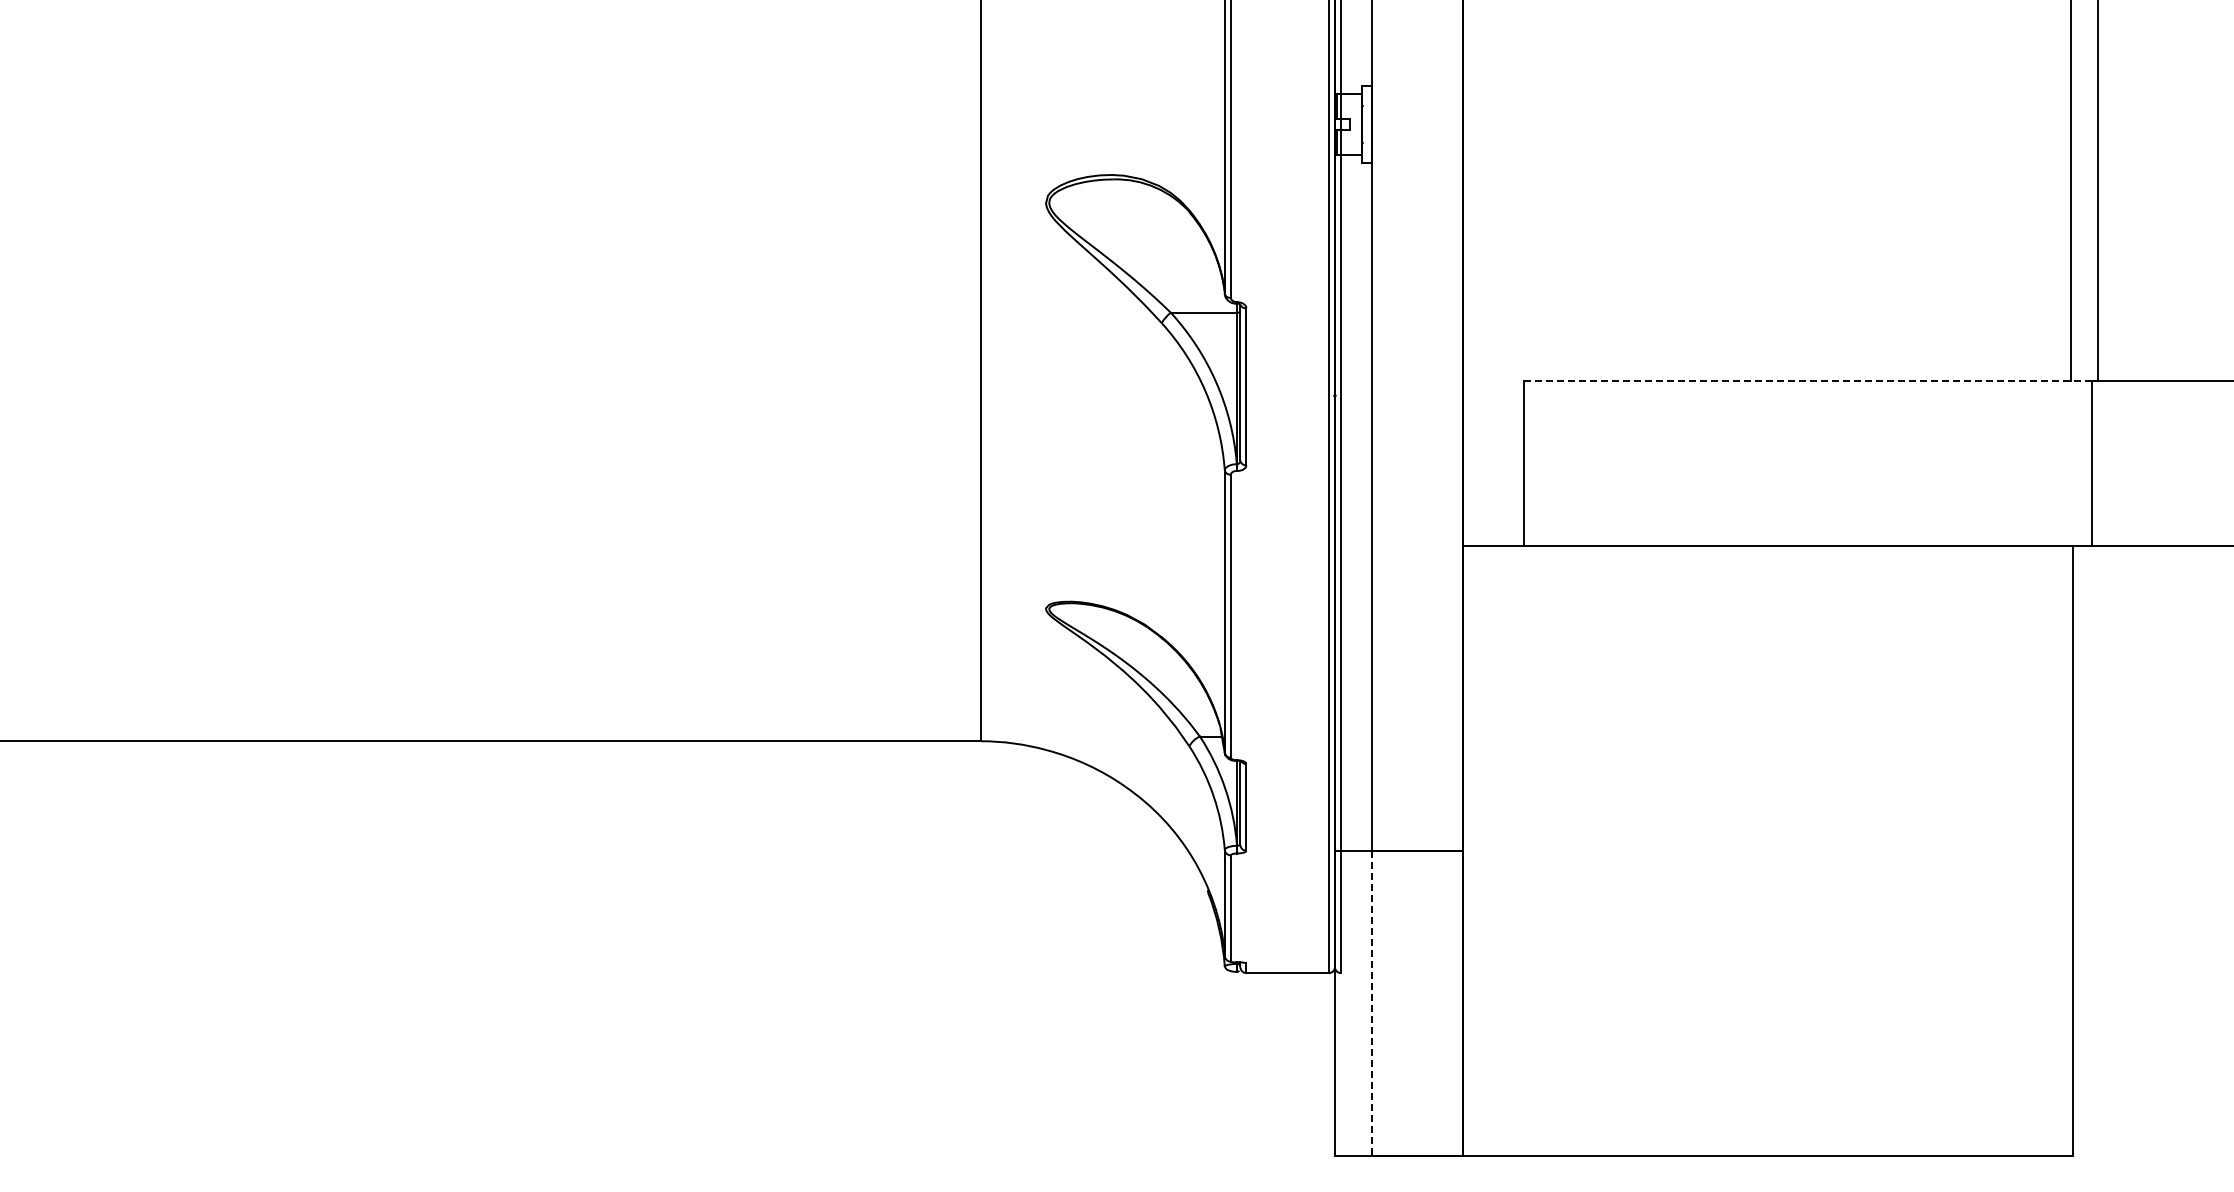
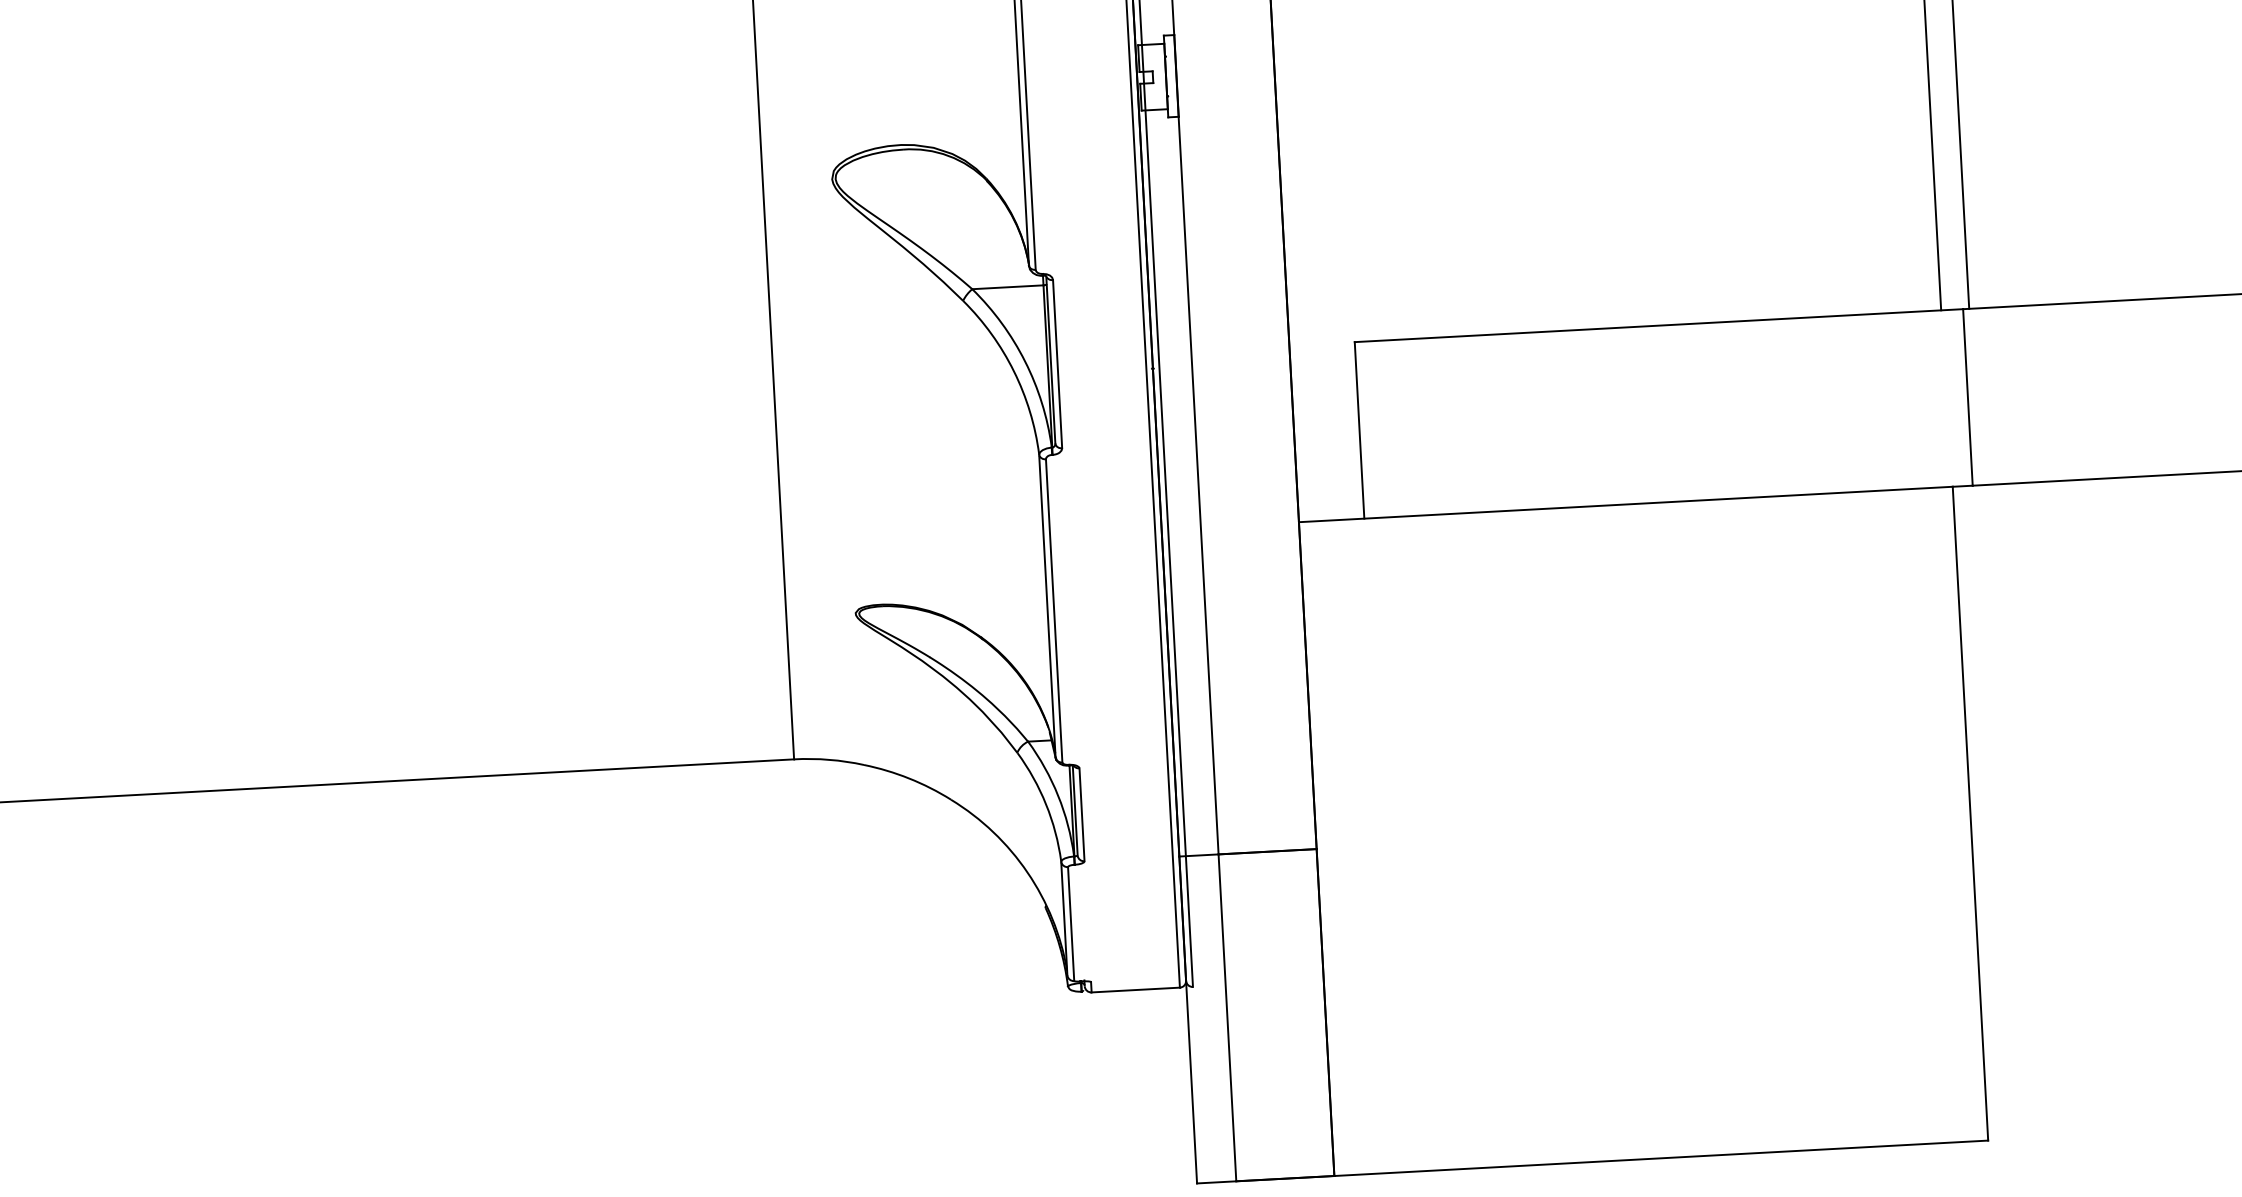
line: (1807, 381) -> (1658, 325), dashed -> solid
line: (1371, 1003) -> (1227, 1017), dashed -> solid

